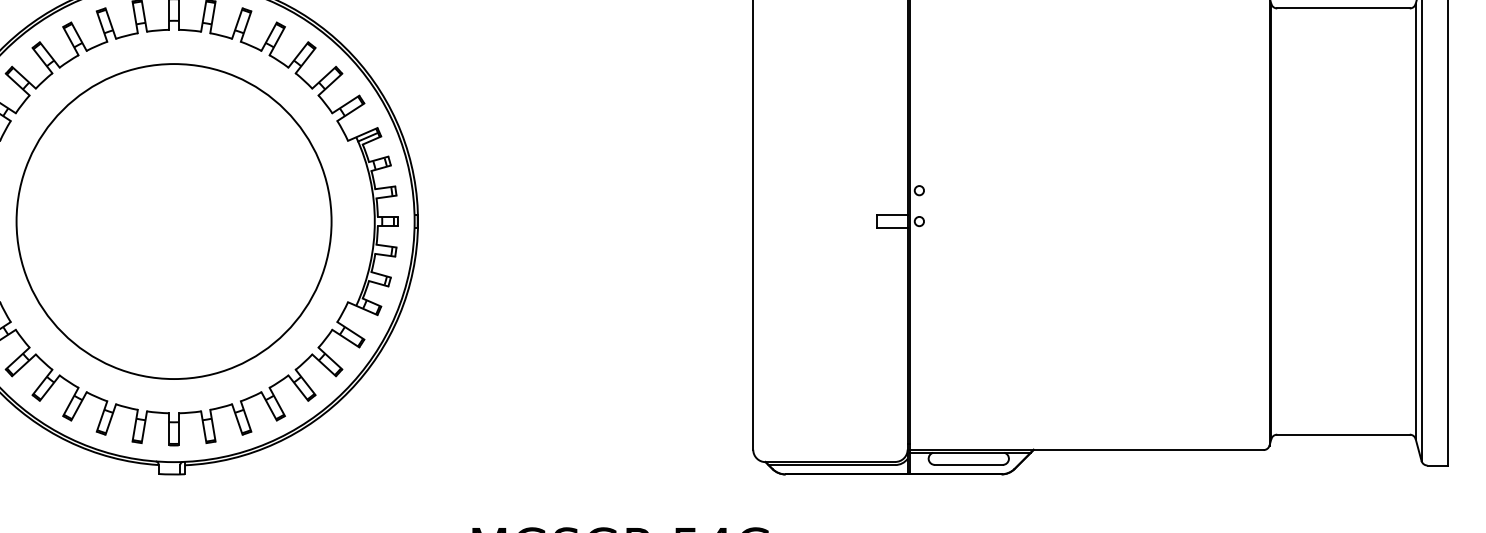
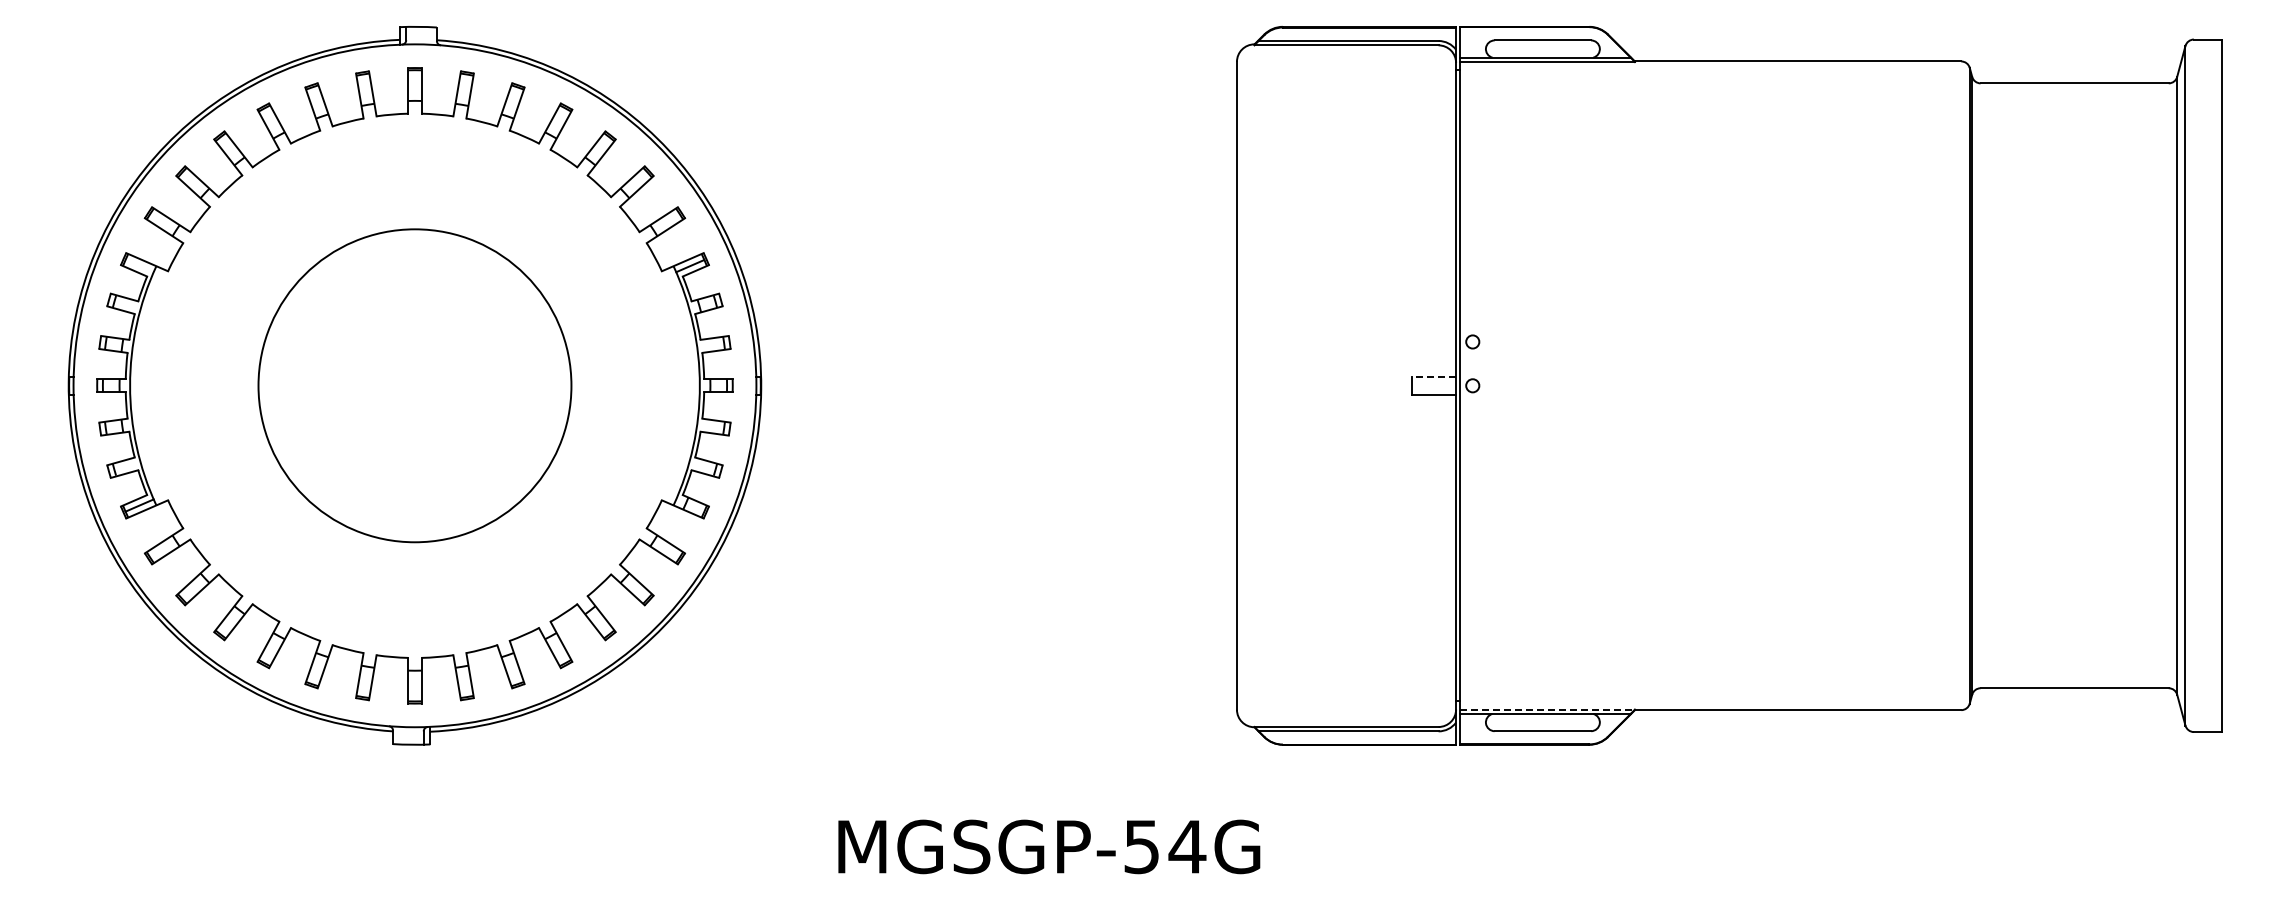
line: (892, 215) -> (1434, 377), solid -> dashed
circle: (173, 221) -> (414, 385), size x0.7
line: (972, 449) -> (1547, 709), solid -> dashed

